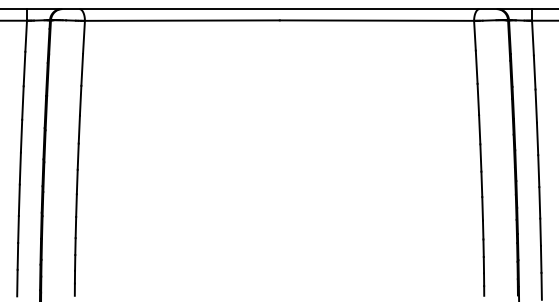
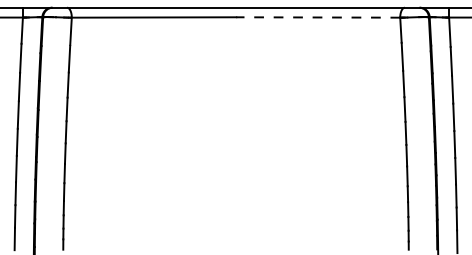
line: (376, 20) -> (317, 17), solid -> dashed

